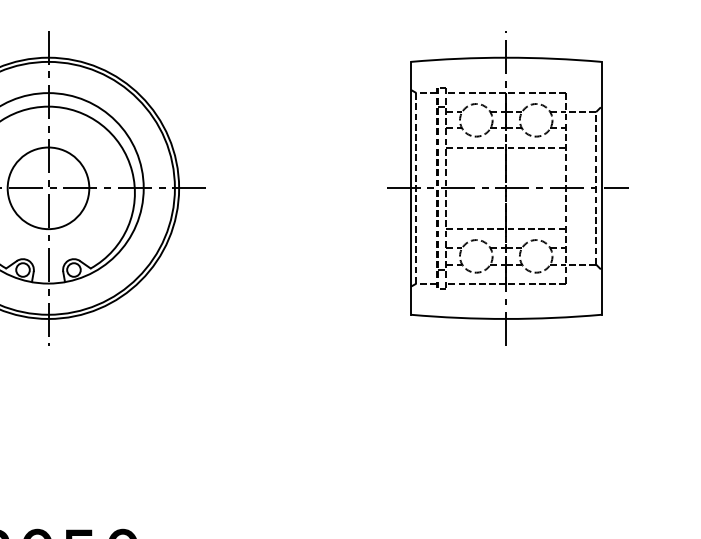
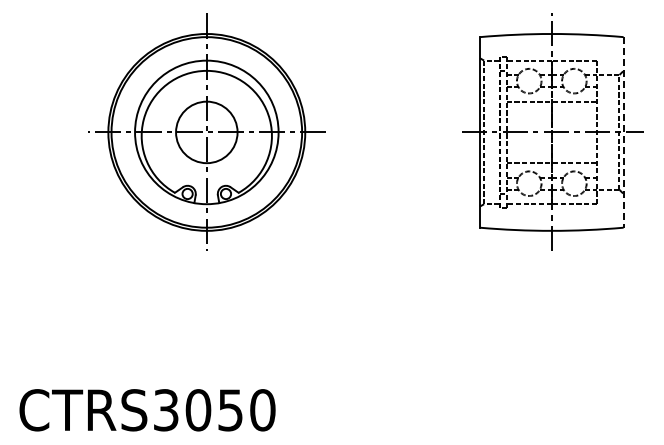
line: (601, 188) -> (623, 132), solid -> dashed

